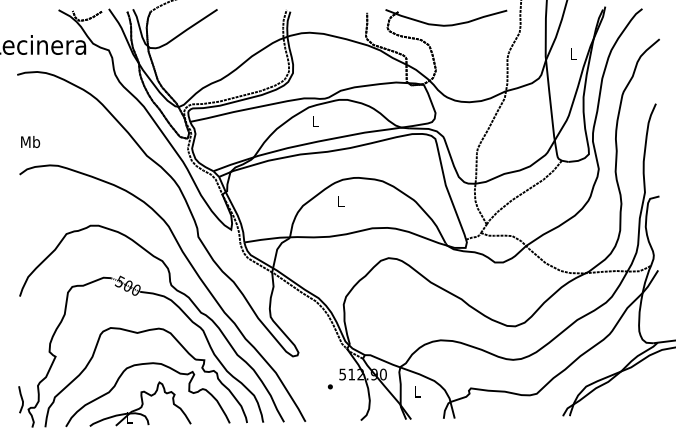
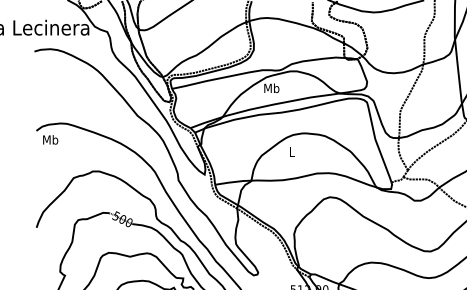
text: (315, 121) -> (271, 88), L -> Mb
text: (30, 141) -> (50, 139), moved

